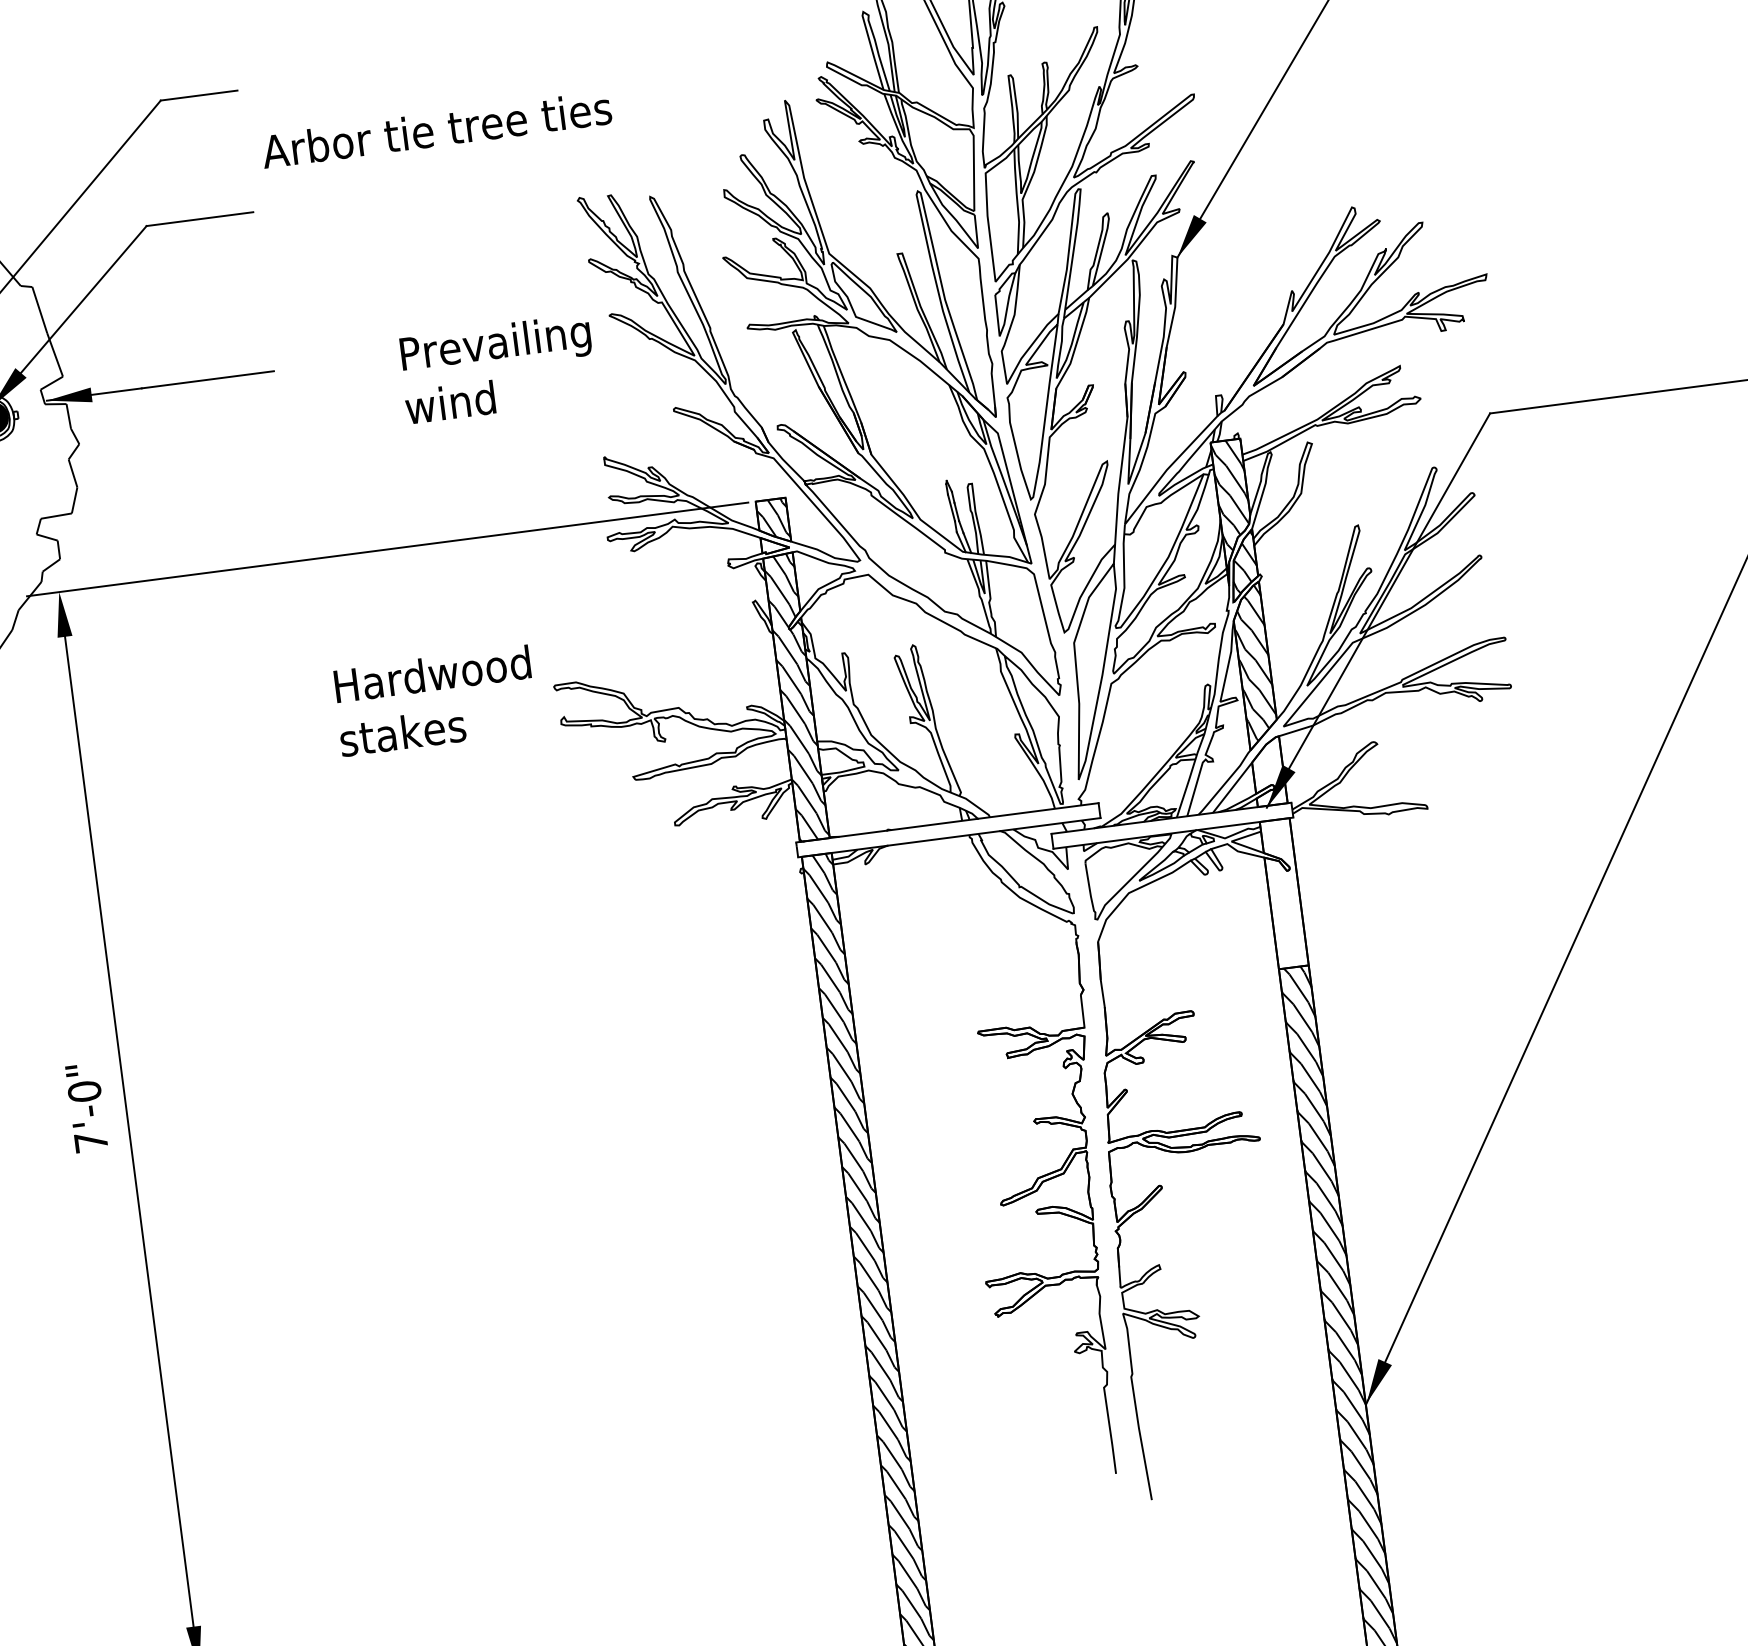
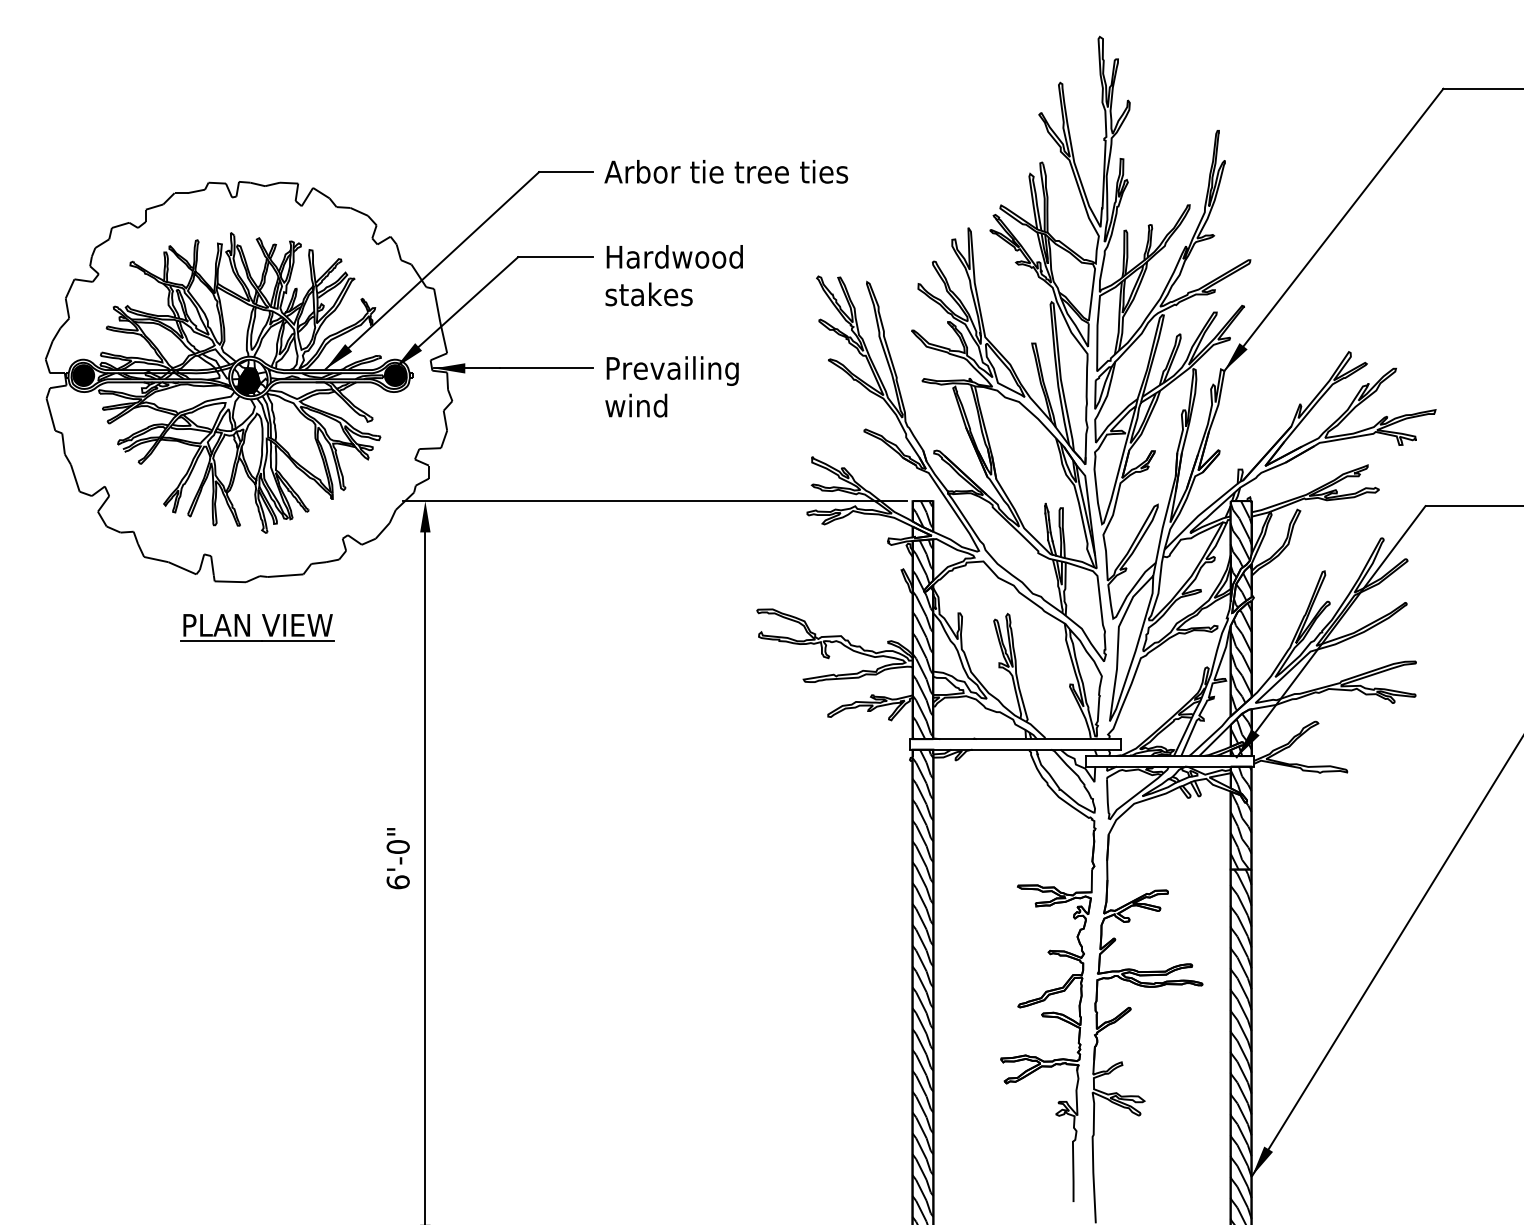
text: (436, 129) -> (726, 171), moved
text: (497, 368) -> (671, 386), moved
text: (434, 700) -> (673, 275), moved
hatch: (1267, 774) -> (1240, 734), added
hatch: (1283, 893) -> (1240, 817), added
text: (90, 1142) -> (397, 882), 7'-0" -> 6'-0"

